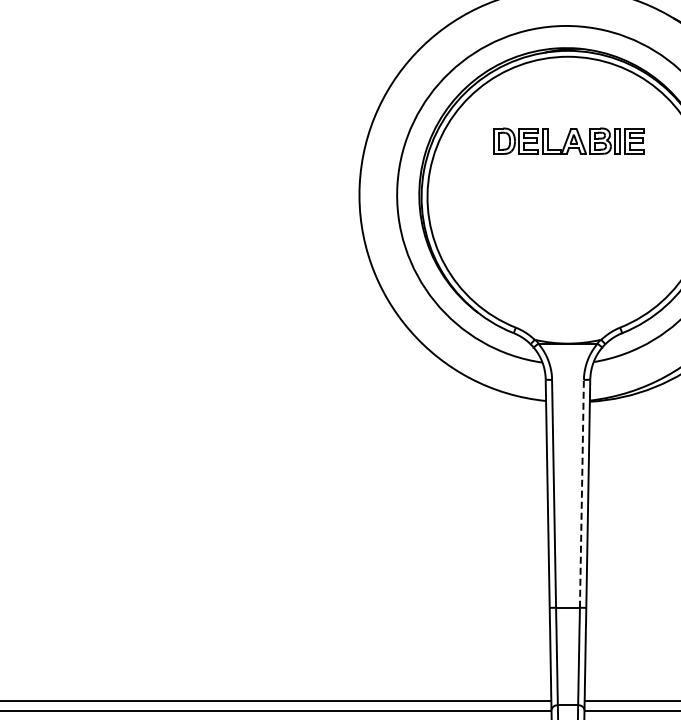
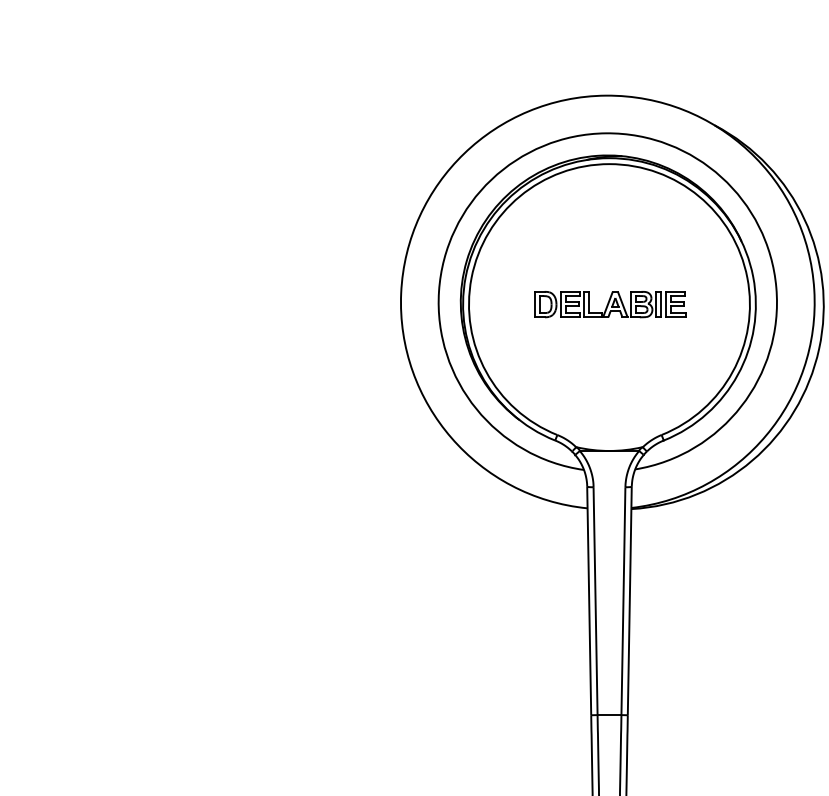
part: (568, 141) -> (610, 304), moved
line: (581, 494) -> (623, 601), dashed -> solid

